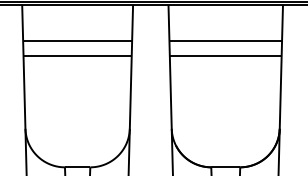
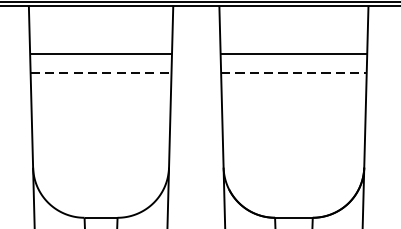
line: (78, 56) -> (102, 73), solid -> dashed
line: (225, 56) -> (293, 73), solid -> dashed

